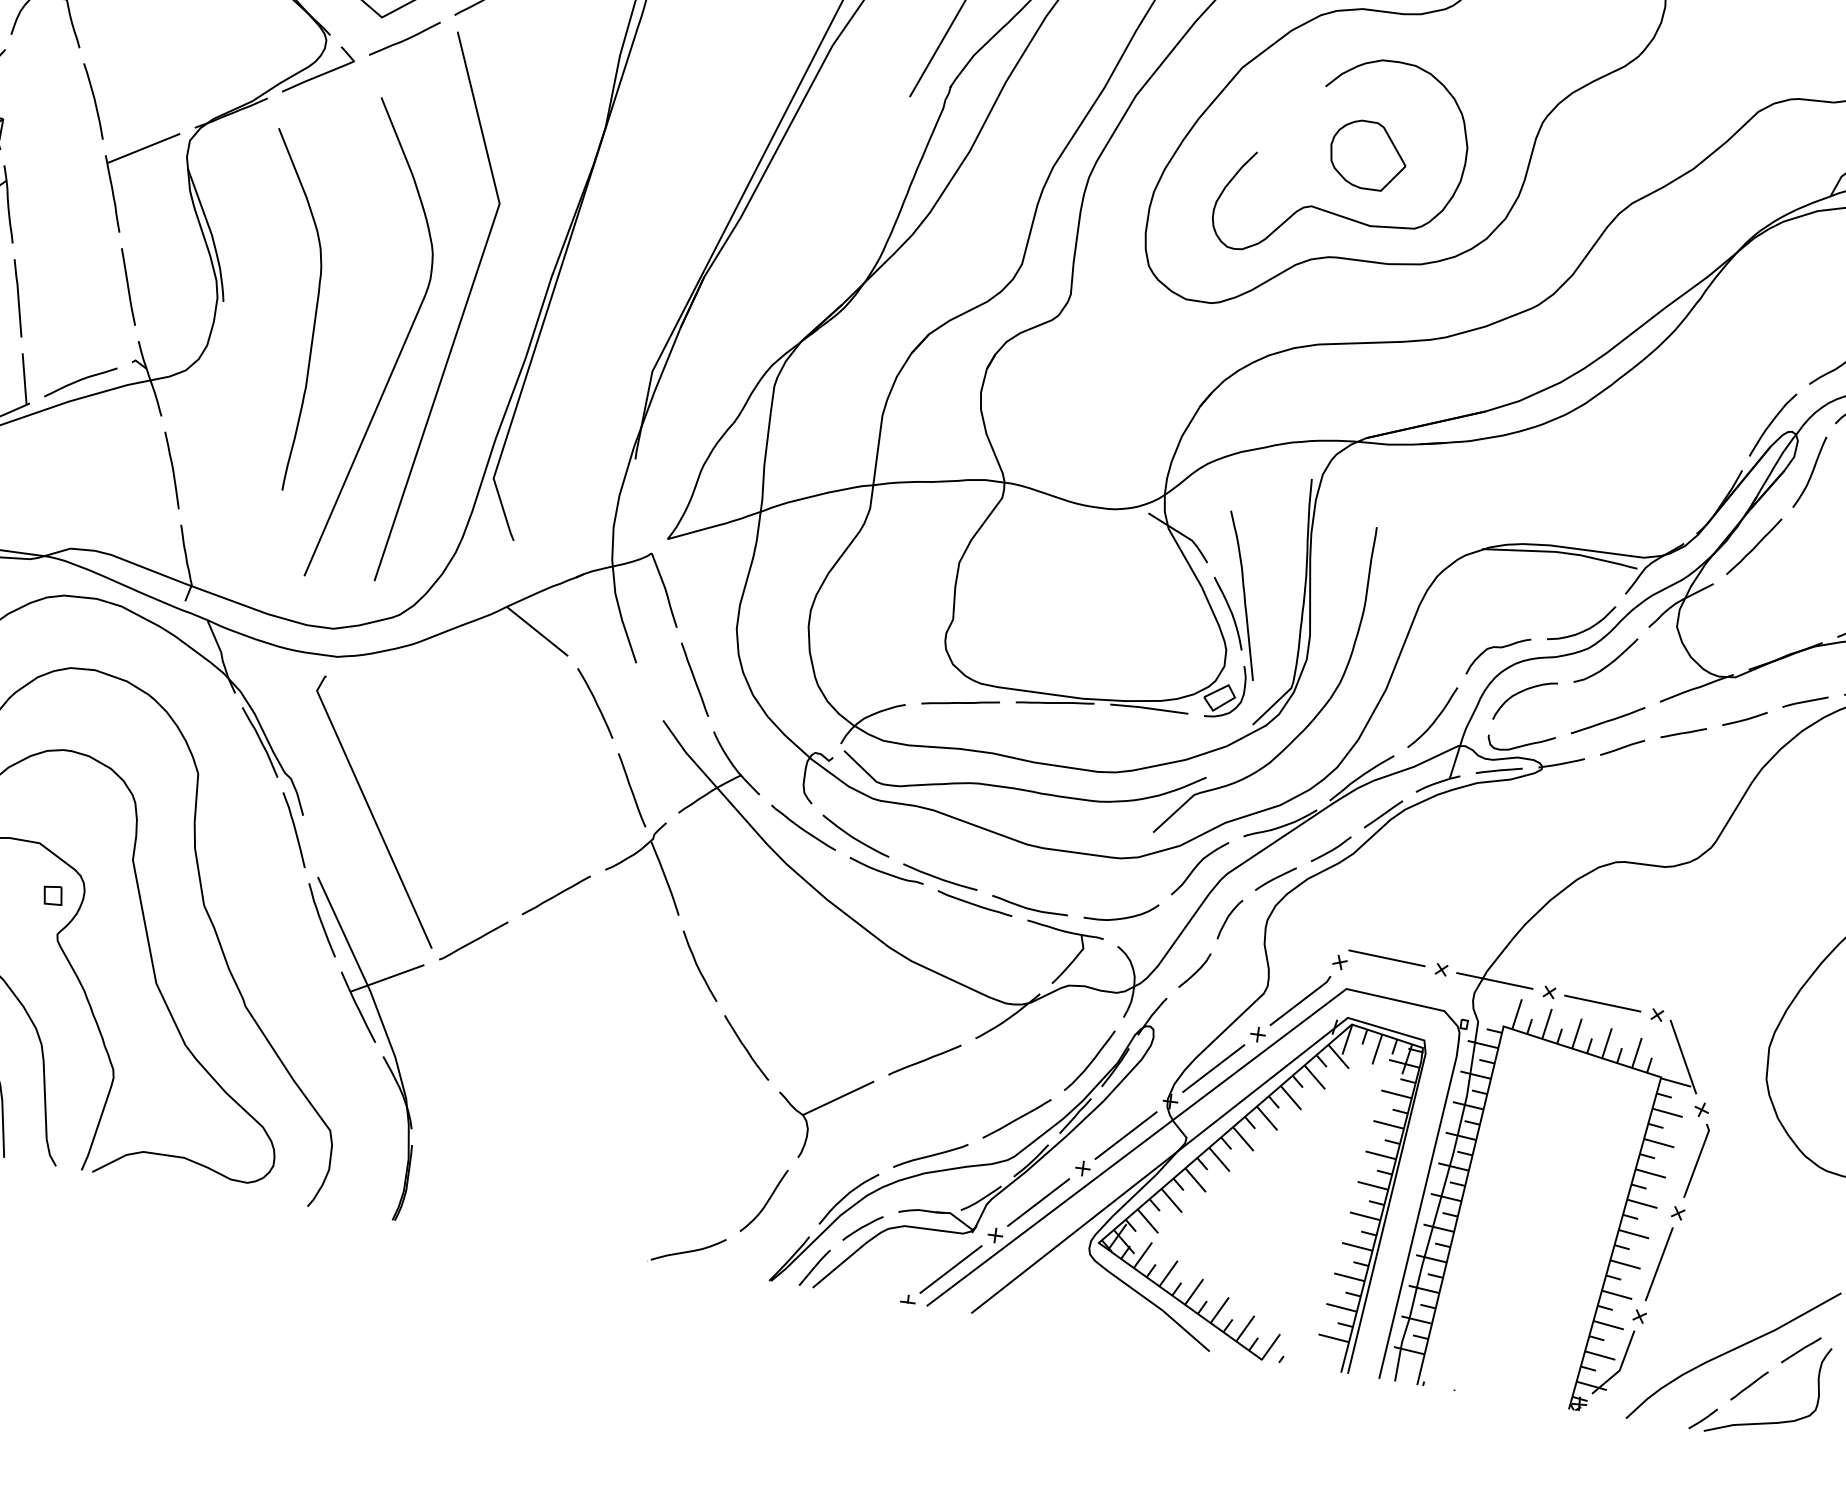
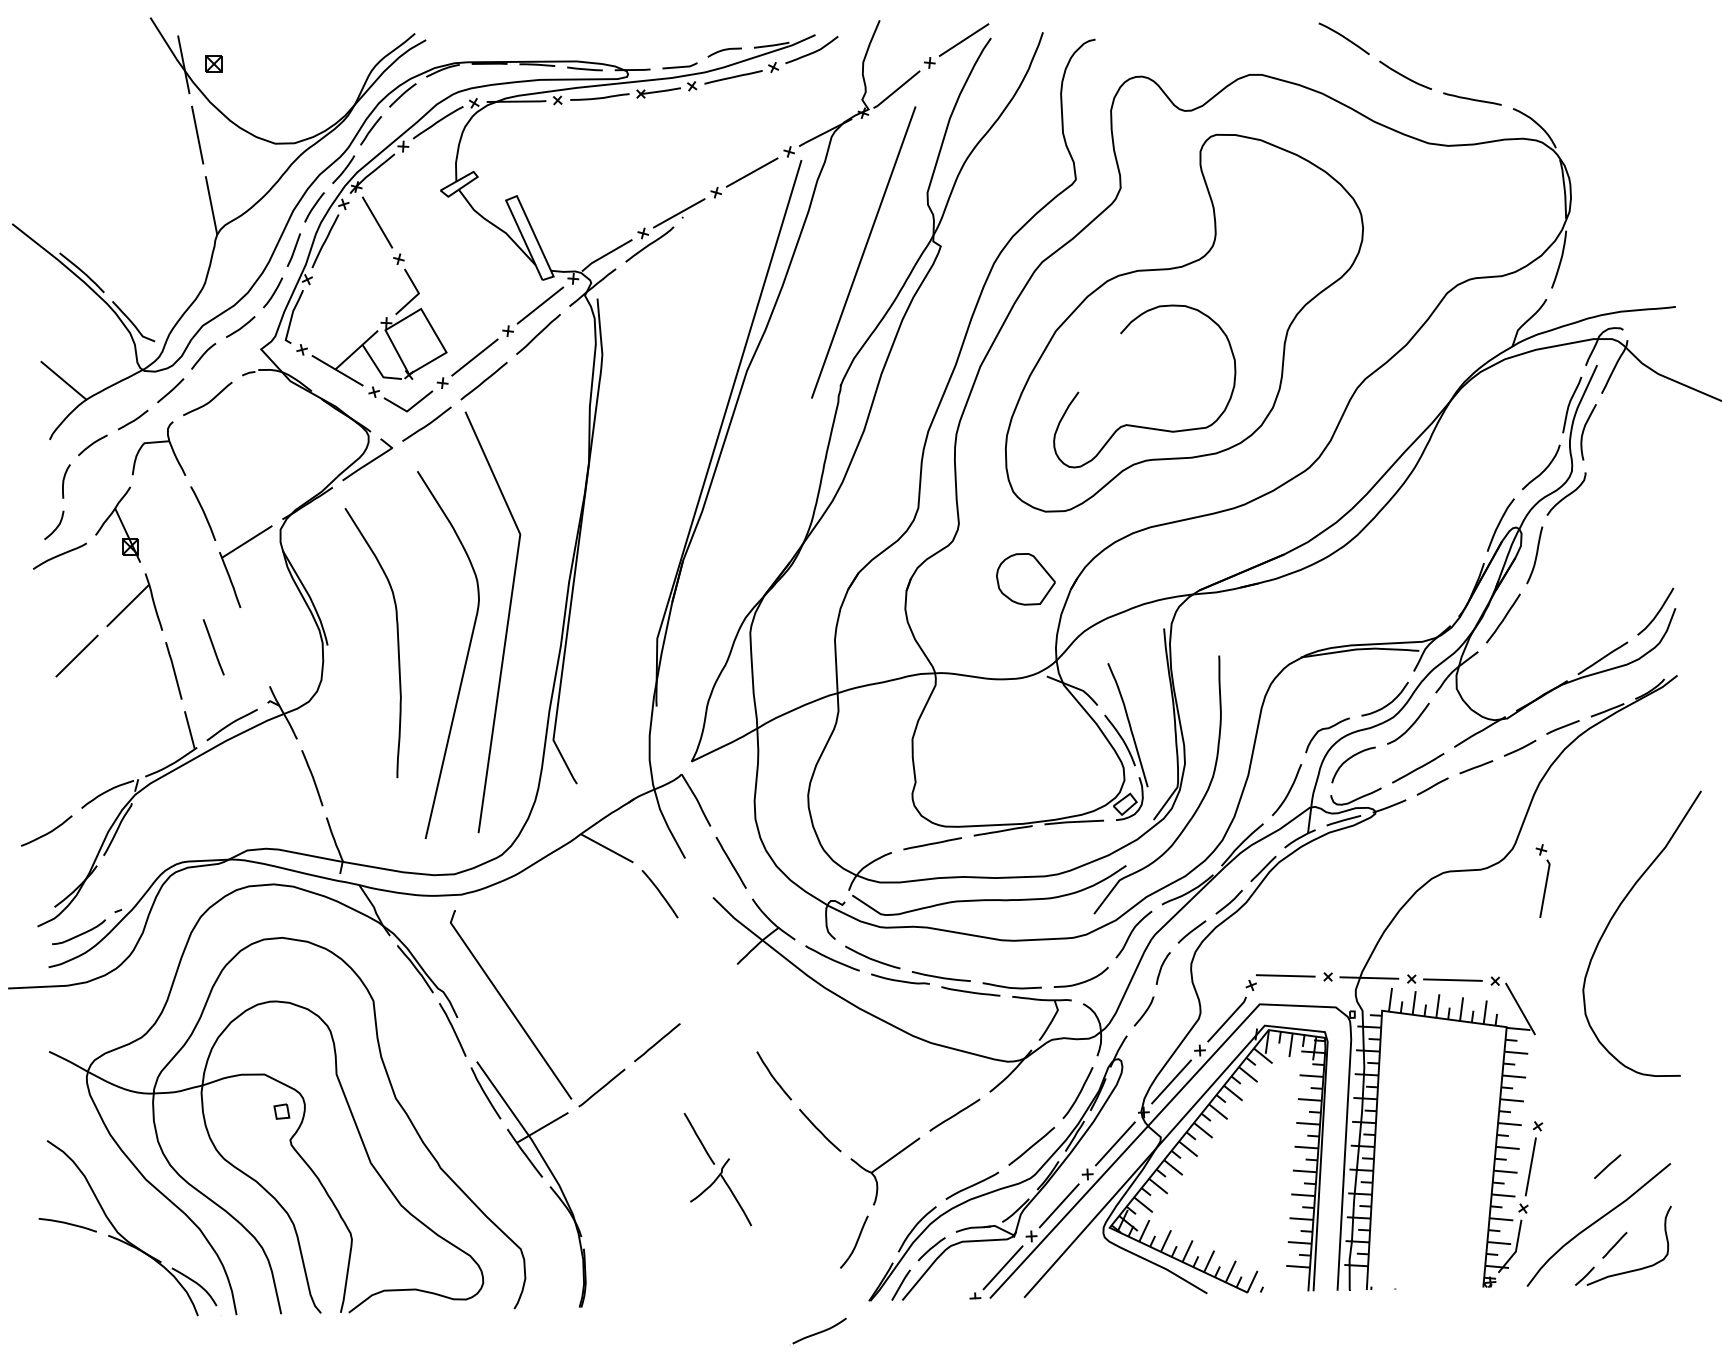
part: (1367, 155) -> (1025, 579), moved
line: (128, 287) -> (213, 647), moved
part: (648, 834) -> (717, 1169), moved
part: (1695, 1149) -> (1542, 880), moved
part: (687, 1250) -> (818, 1331), moved
line: (1801, 1350) -> (1607, 1166), moved

